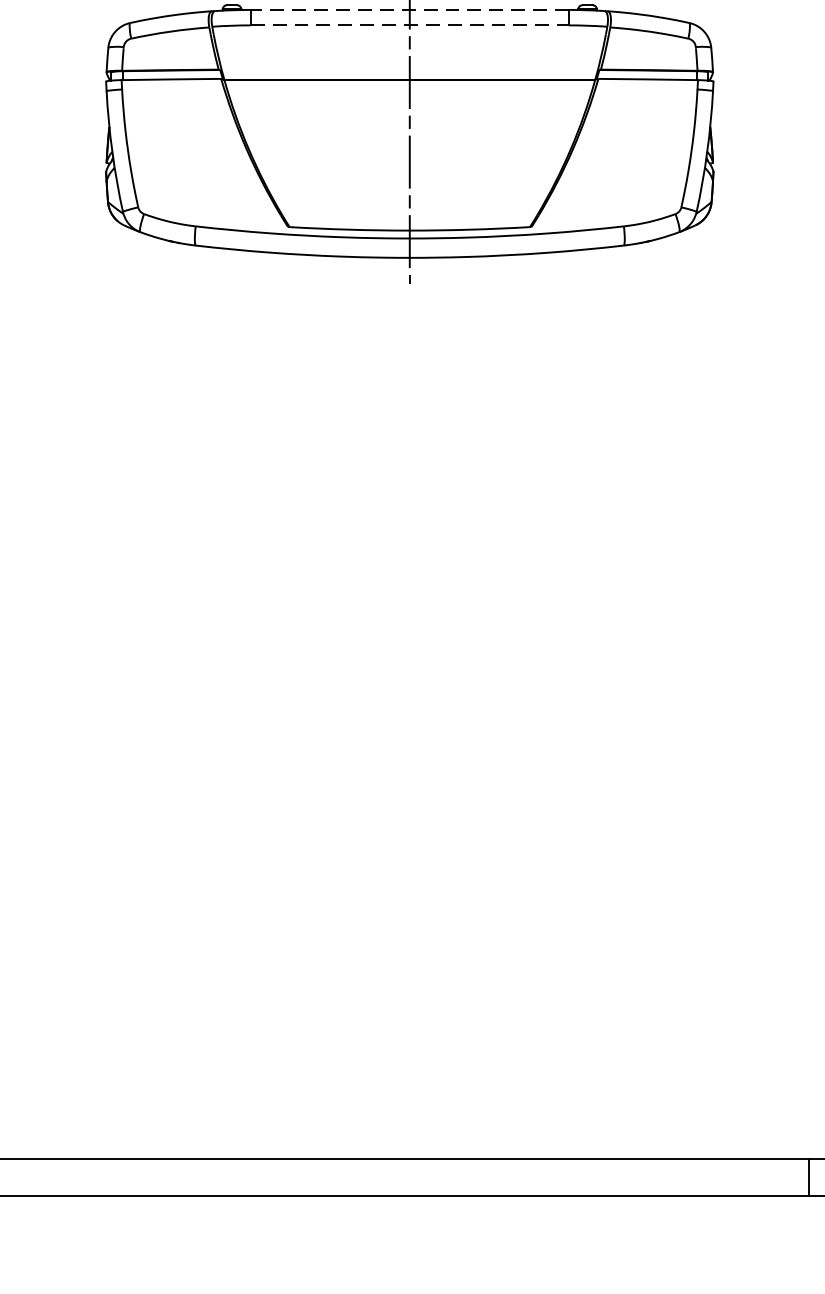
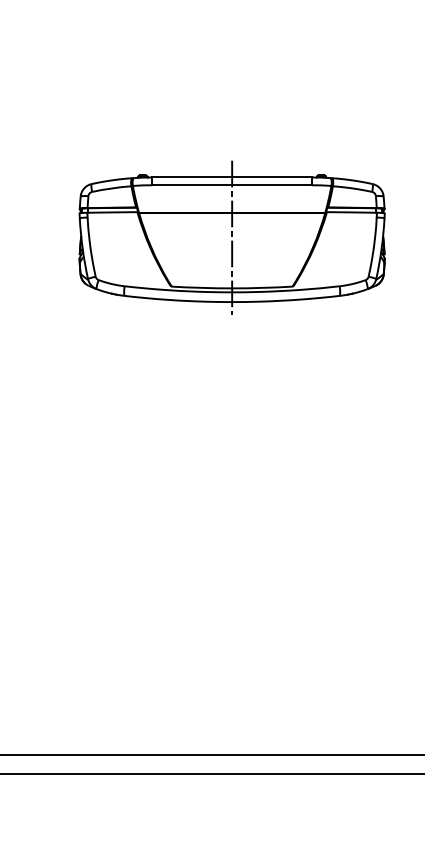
line: (410, 9) -> (232, 177), dashed -> solid
line: (410, 25) -> (232, 185), dashed -> solid

